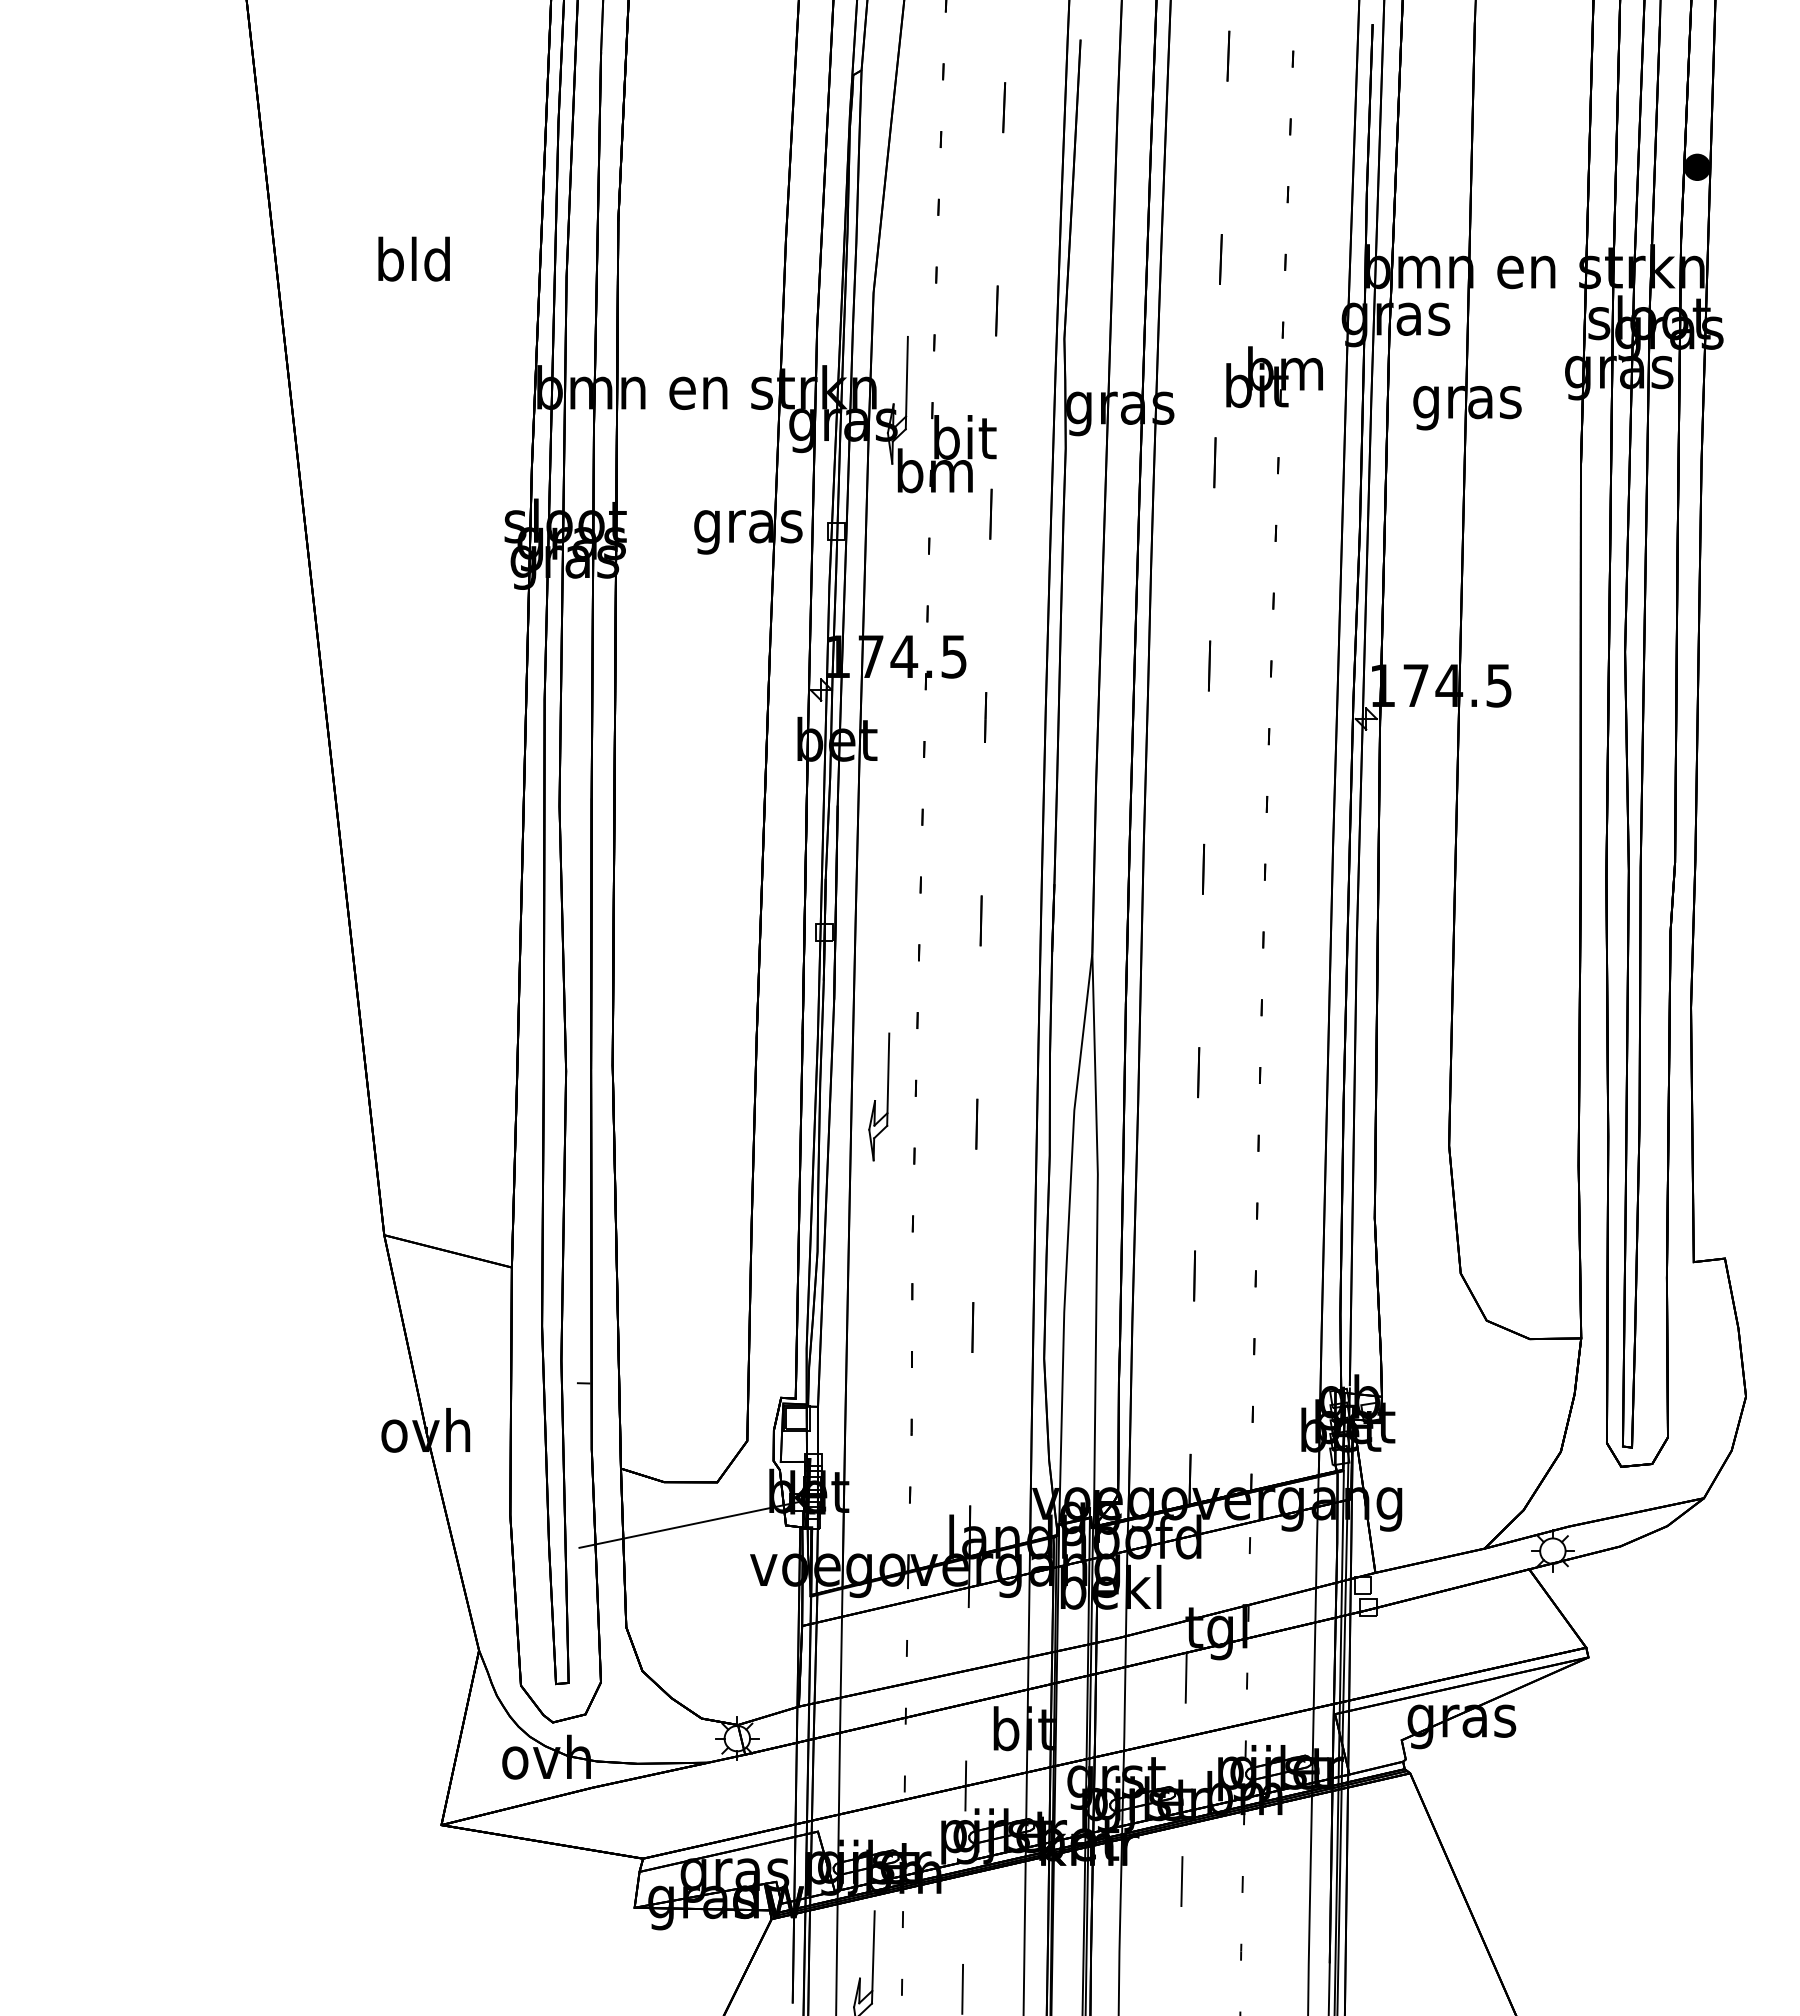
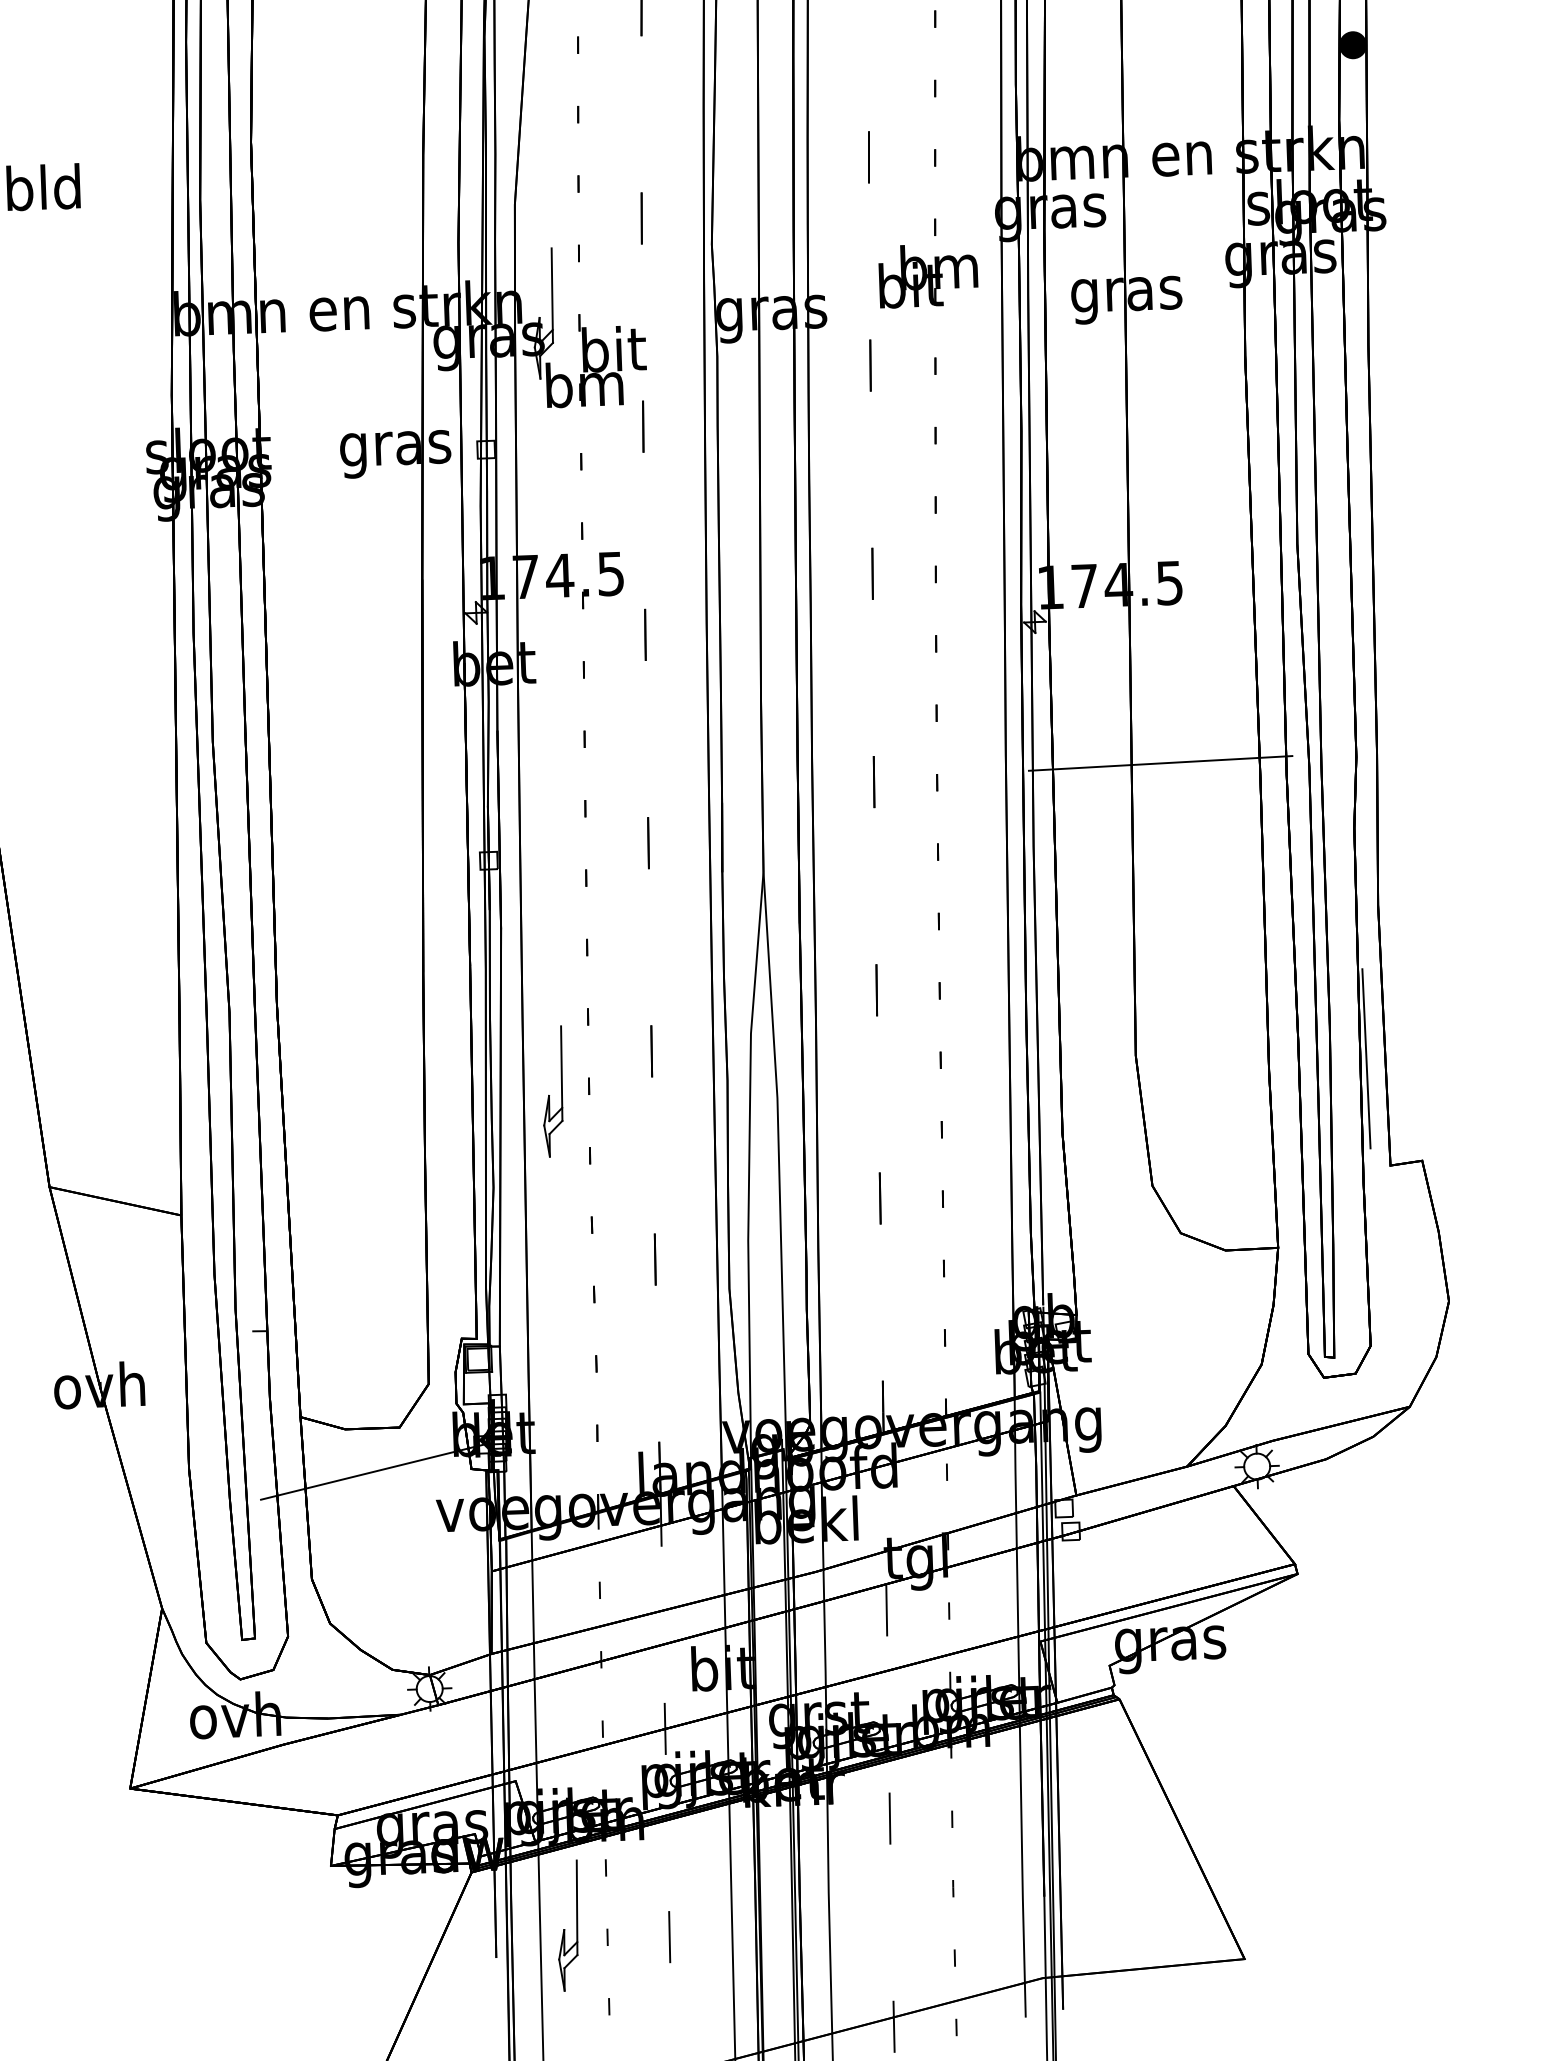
line: (1483, 860) -> (1160, 762), added
part: (879, 1096) -> (553, 1091), moved
line: (1673, 1156) -> (1365, 1058), added

